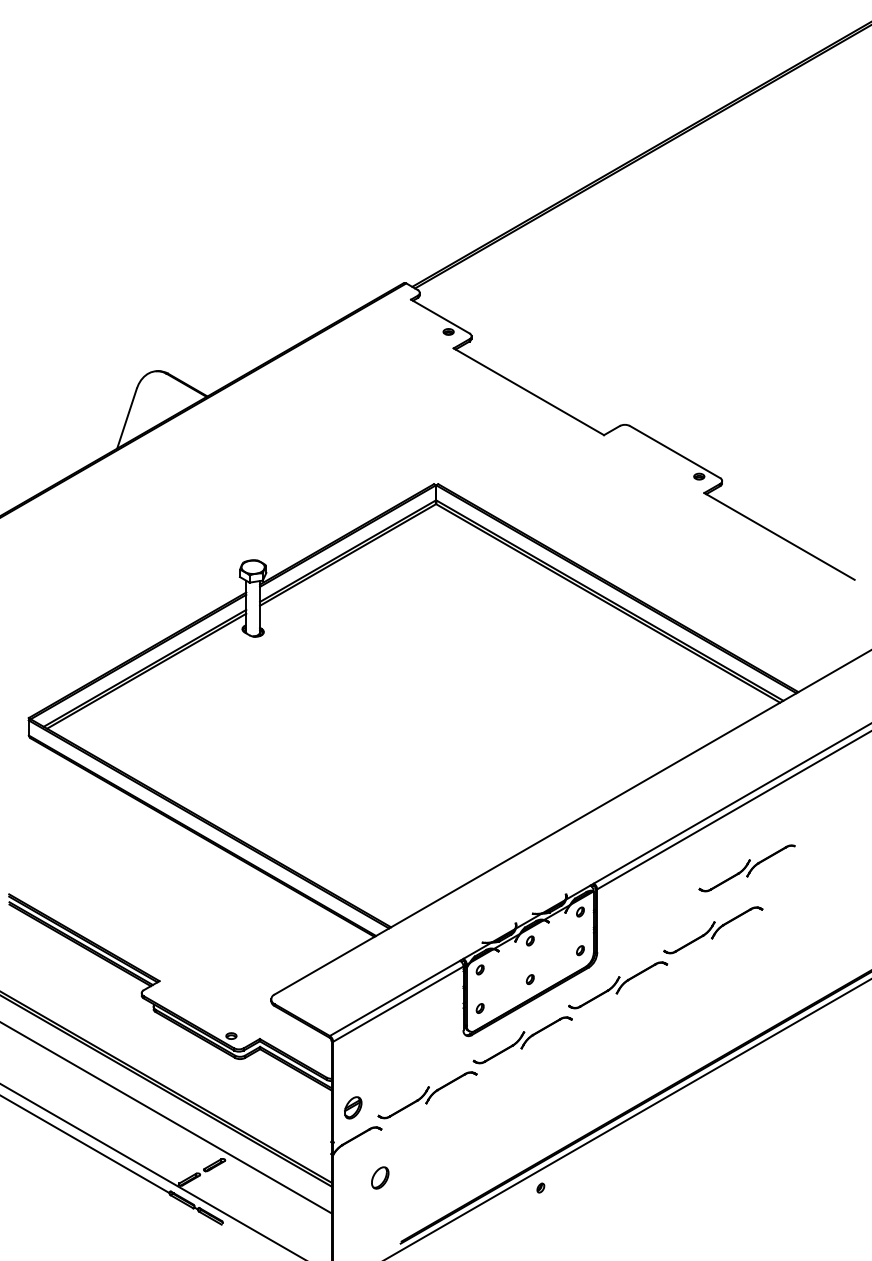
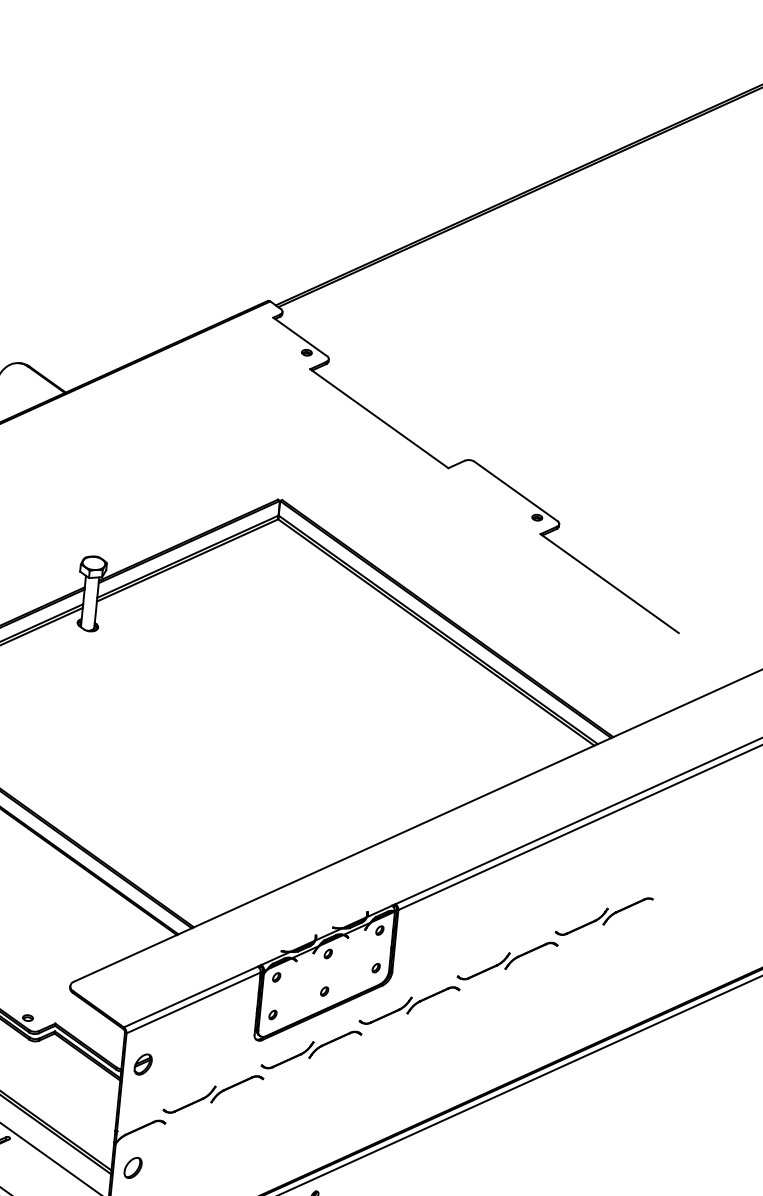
part: (746, 868) -> (603, 916), moved
part: (353, 1107) -> (143, 1064), moved
part: (380, 1177) -> (133, 1167), moved

